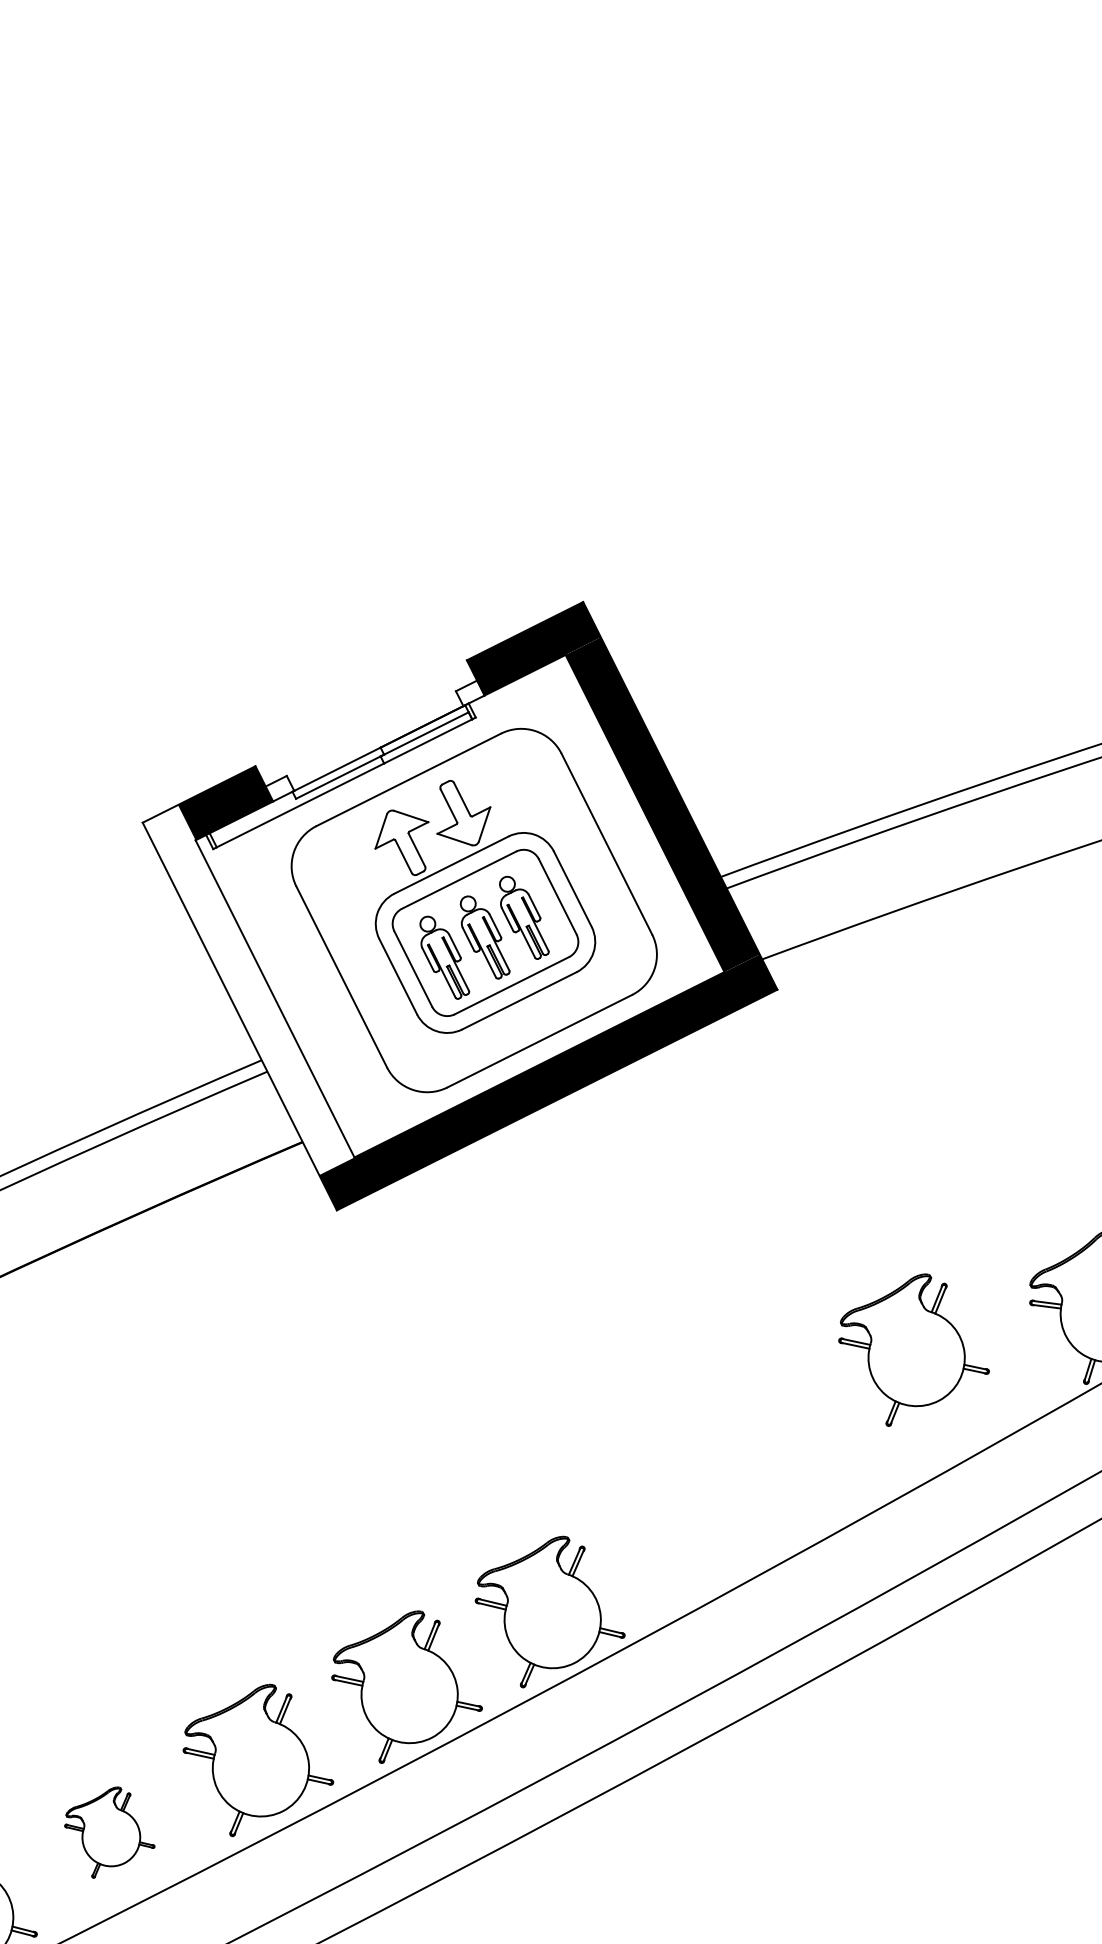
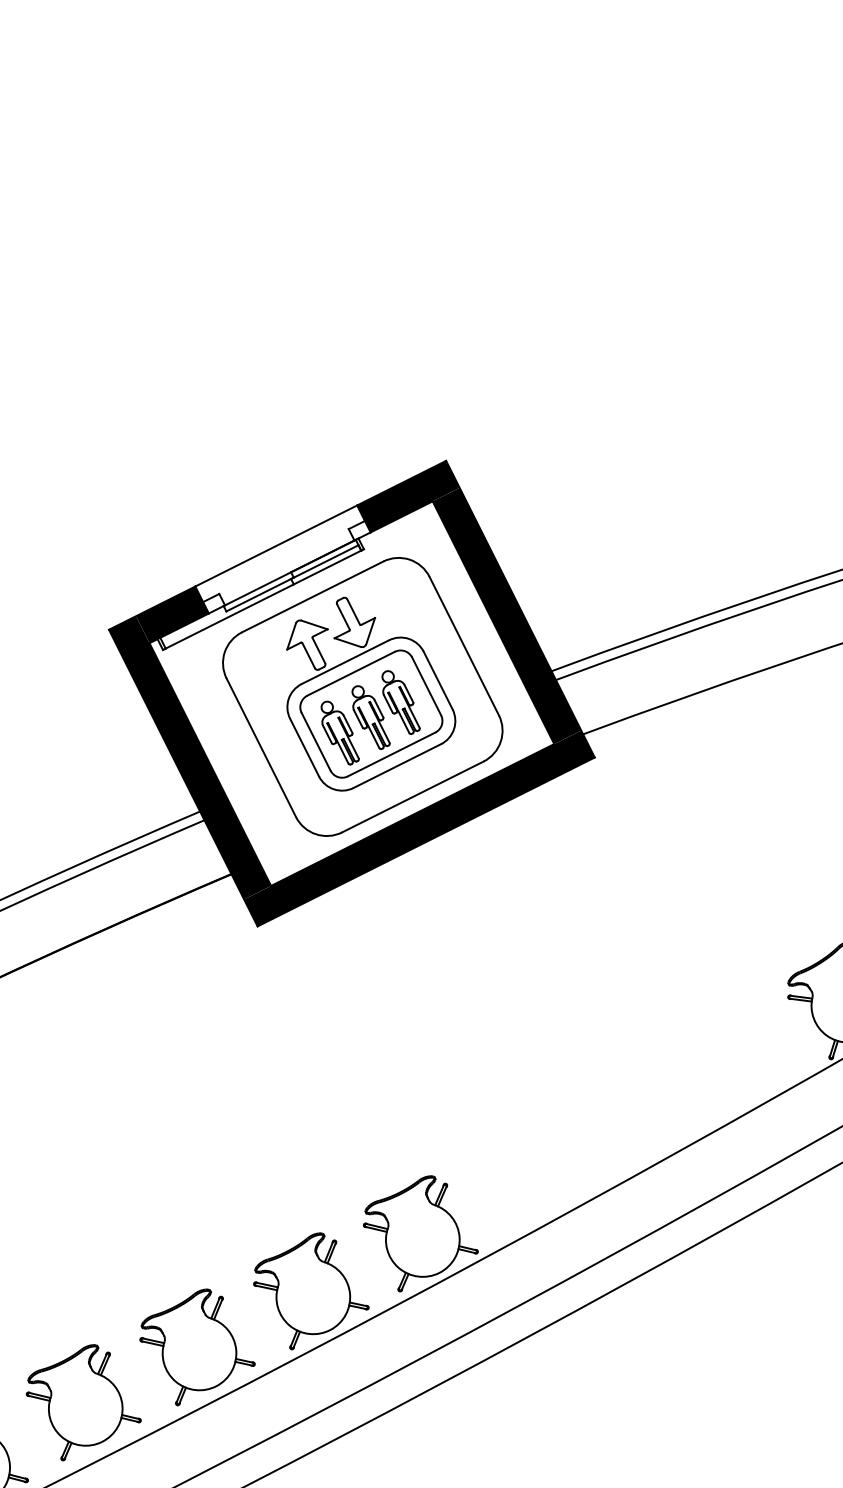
line: (360, 713) -> (275, 546), added
fill: (248, 990) -> (189, 758), added
part: (913, 1349) -> (698, 1032), removed
part: (109, 1832) -> (83, 1402), size x1.67

